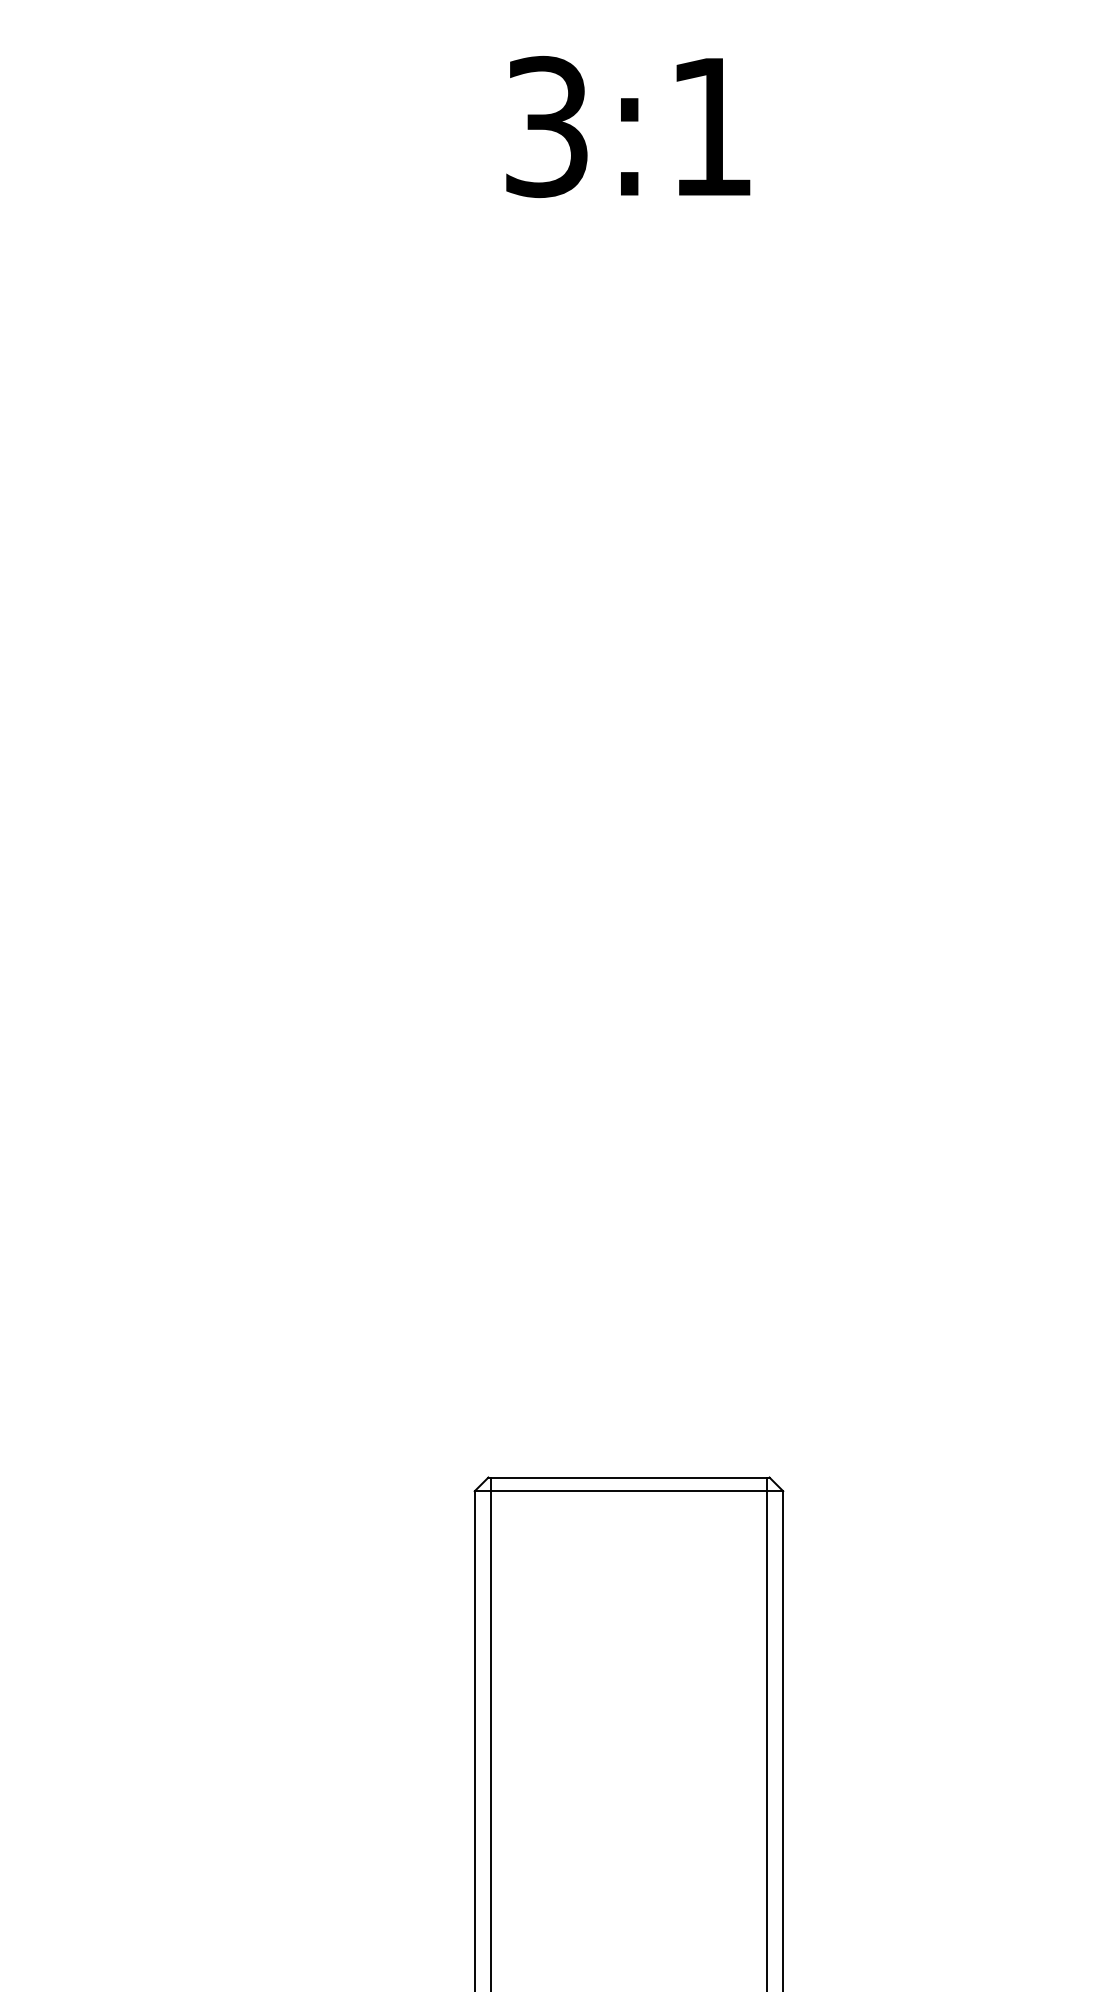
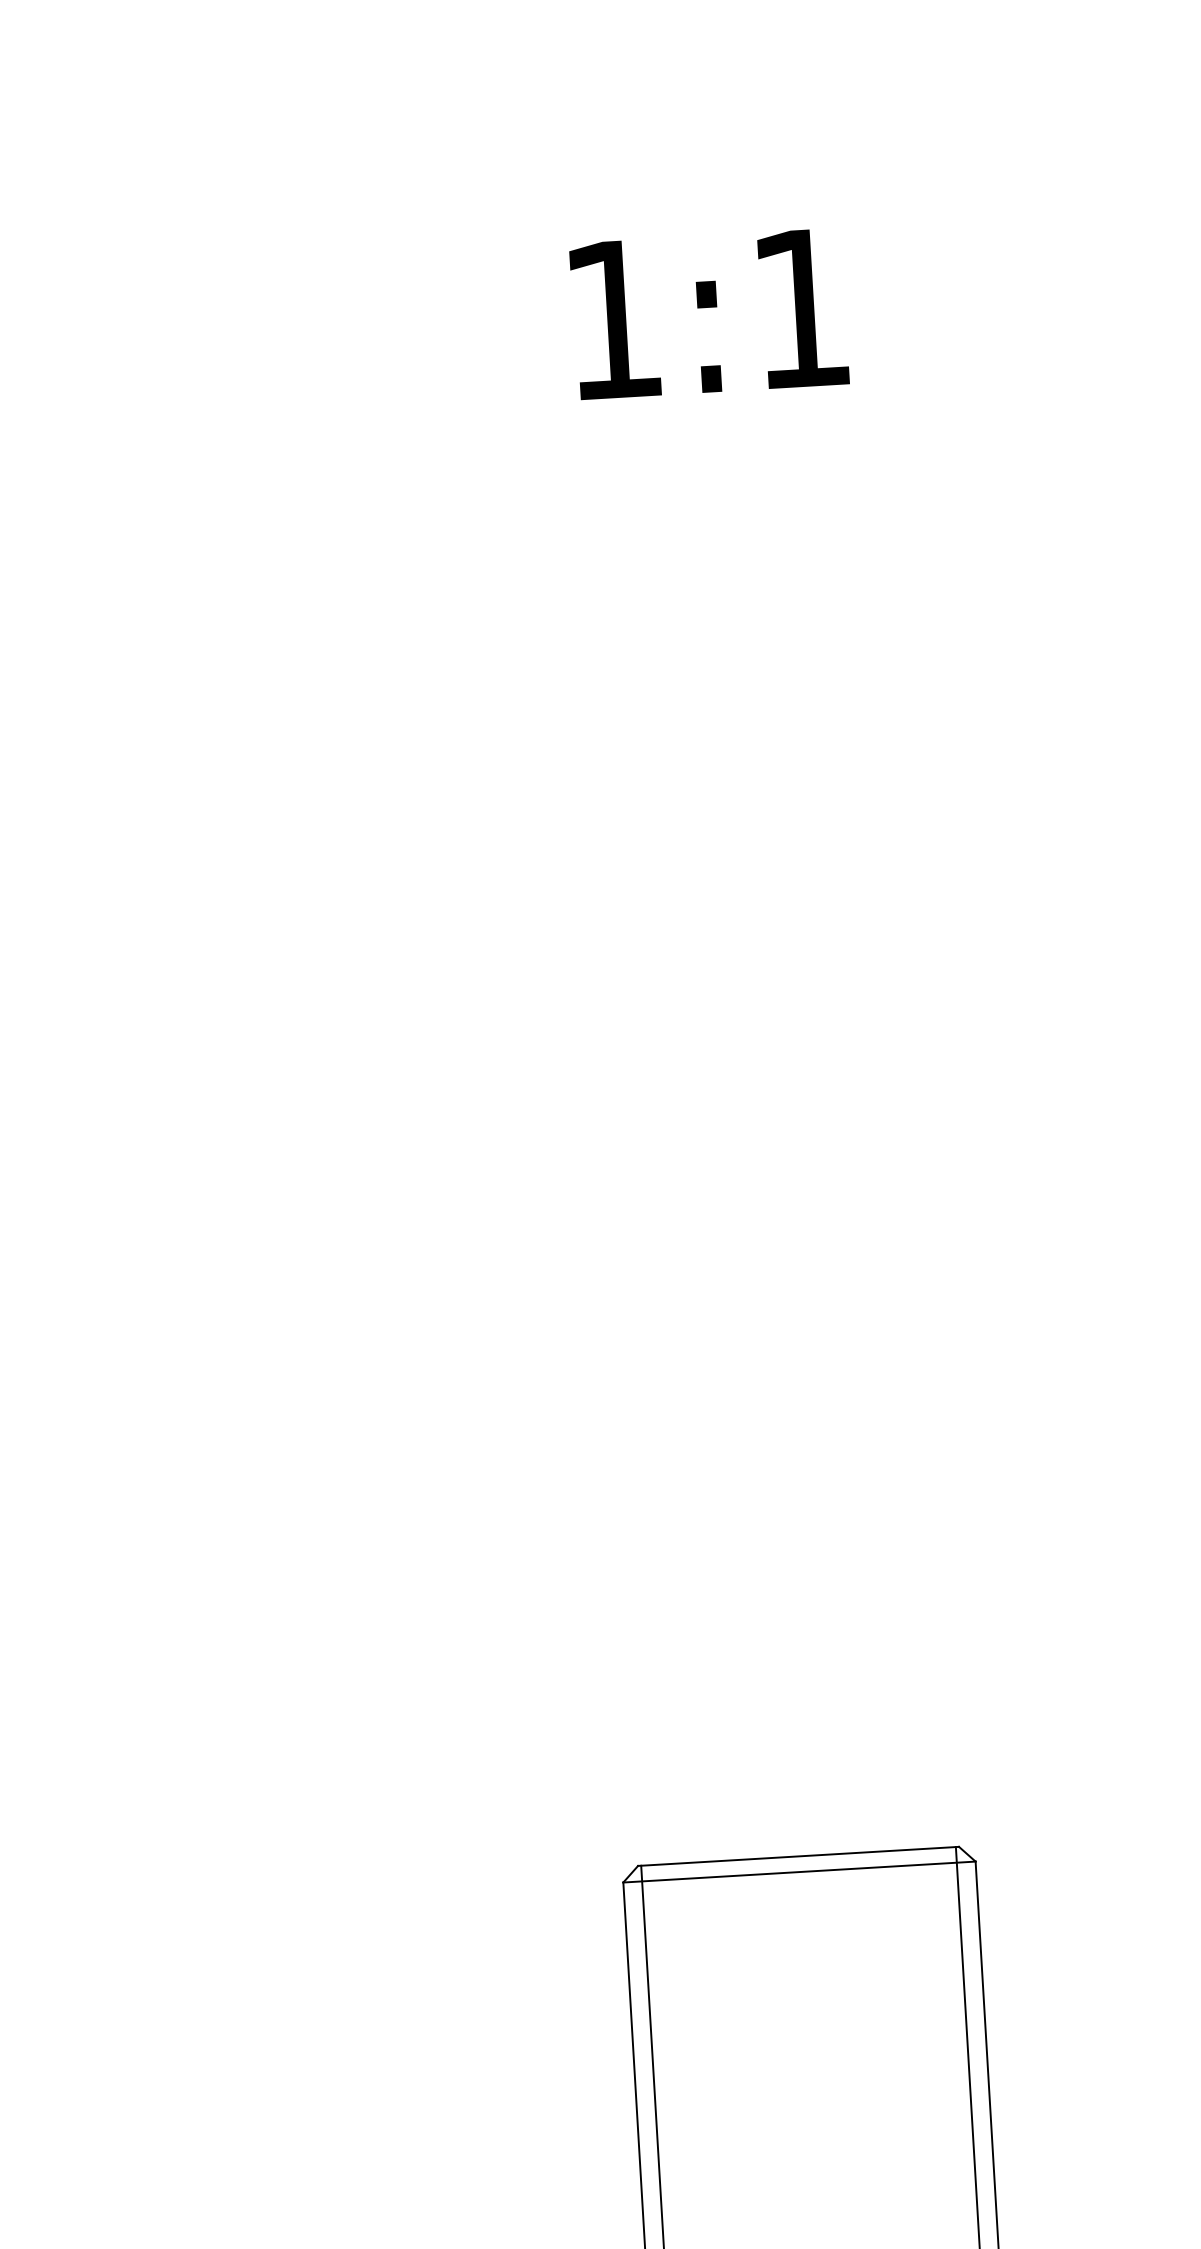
text: (546, 126) -> (612, 319), 3:1 -> 1:1

